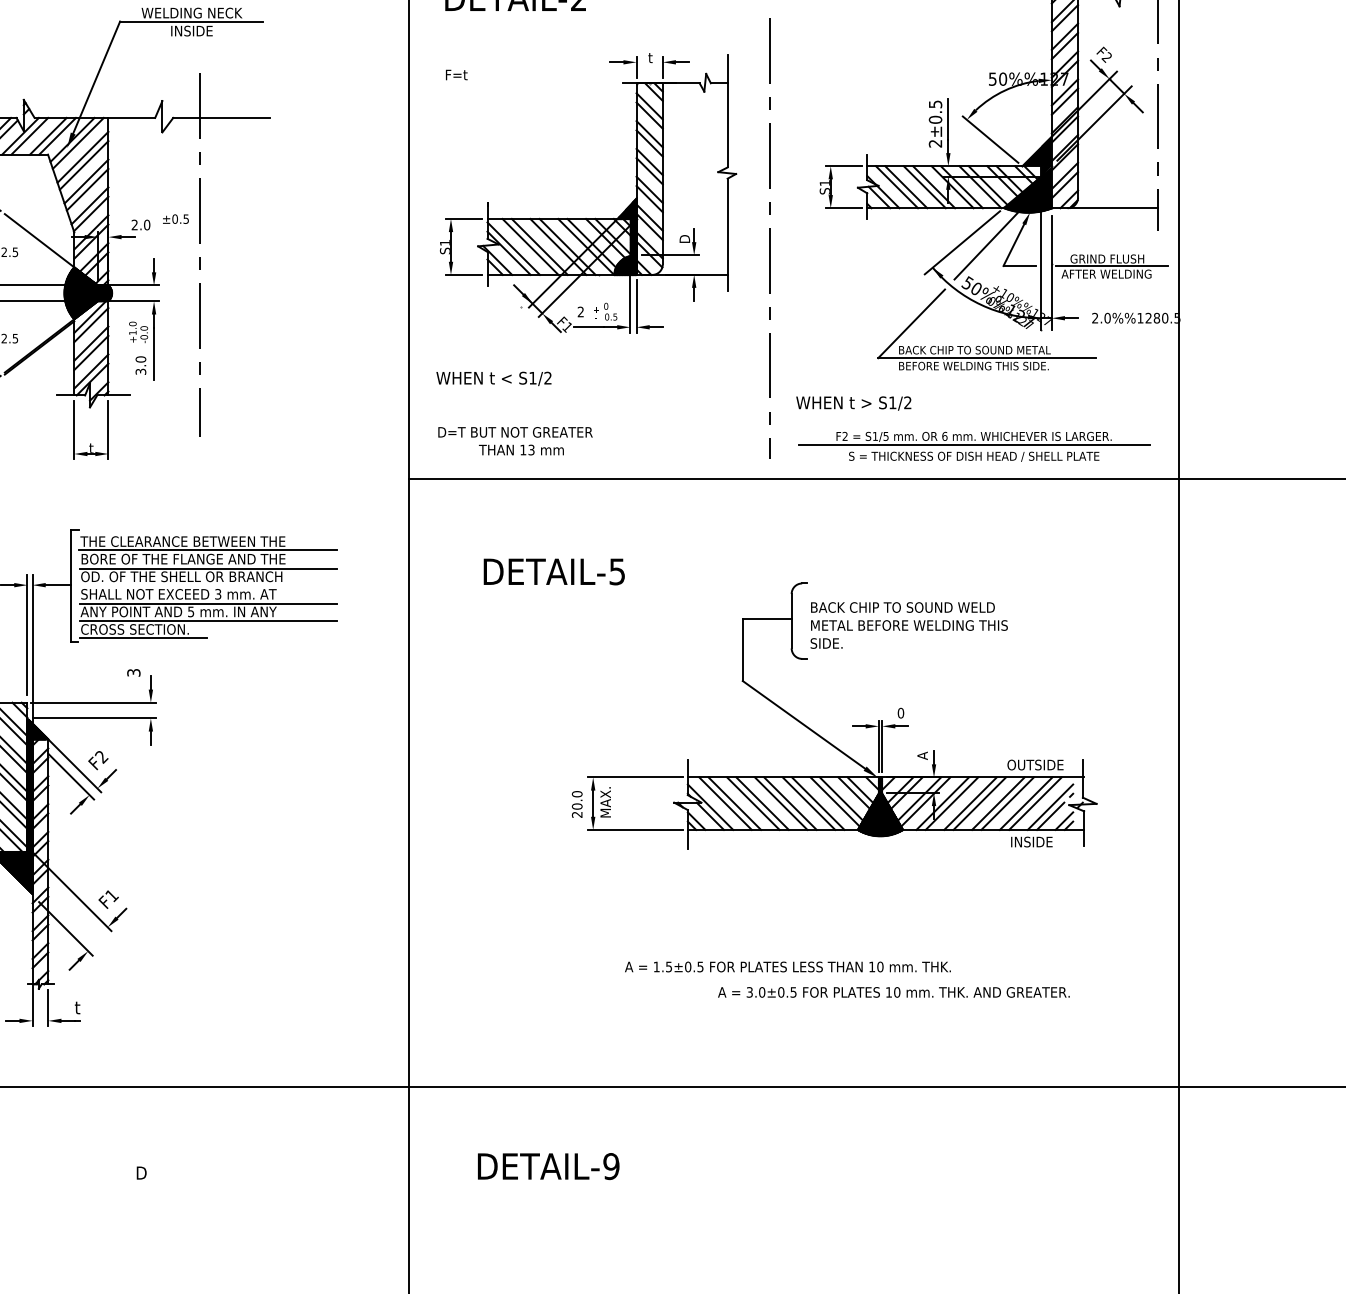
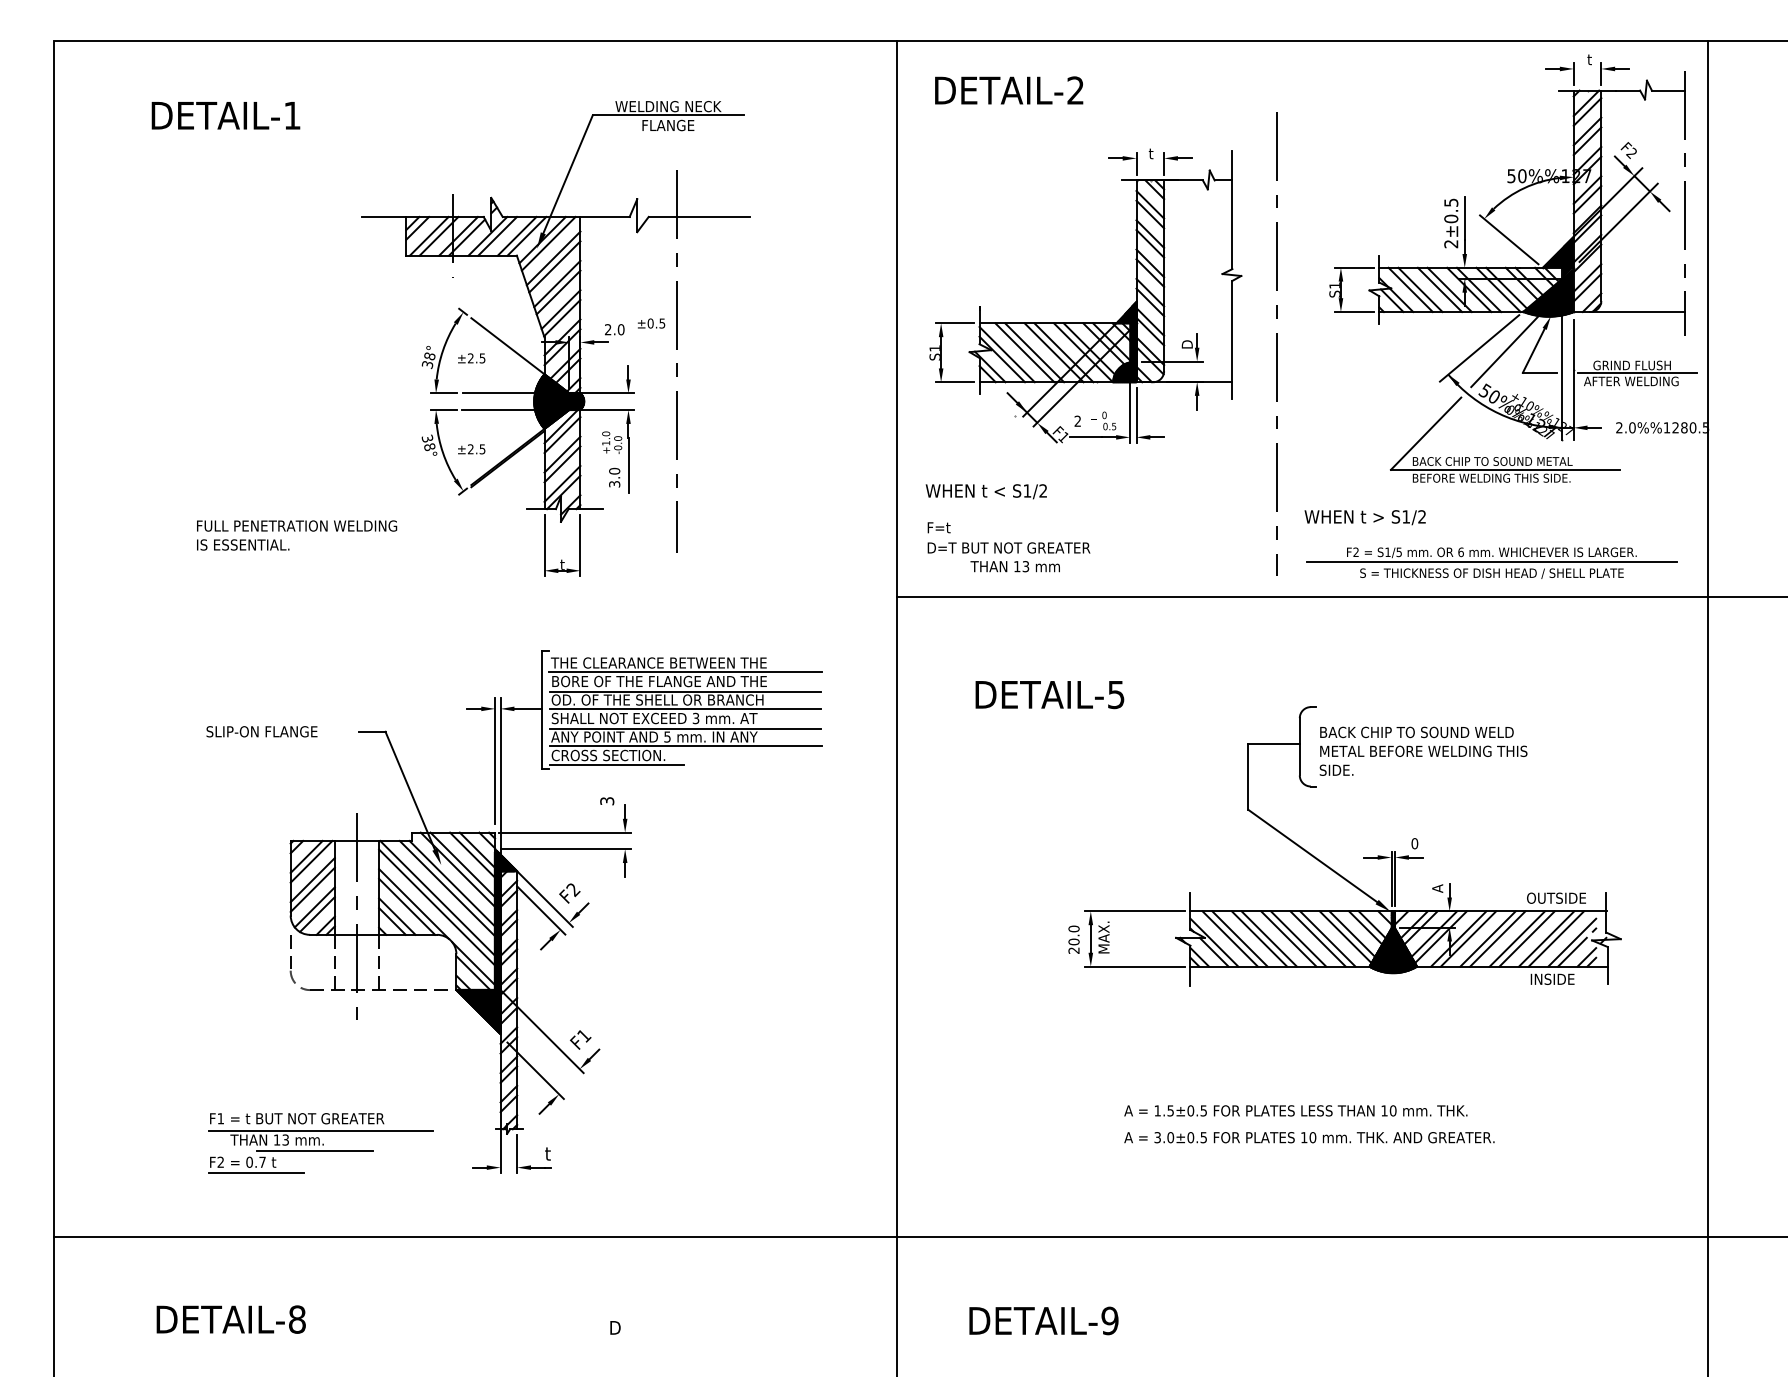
text: (192, 31) -> (668, 125), INSIDE -> FLANGE
text: (456, 74) -> (938, 527), moved
line: (208, 585) -> (685, 709), added
text: (893, 992) -> (1309, 1137), moved

